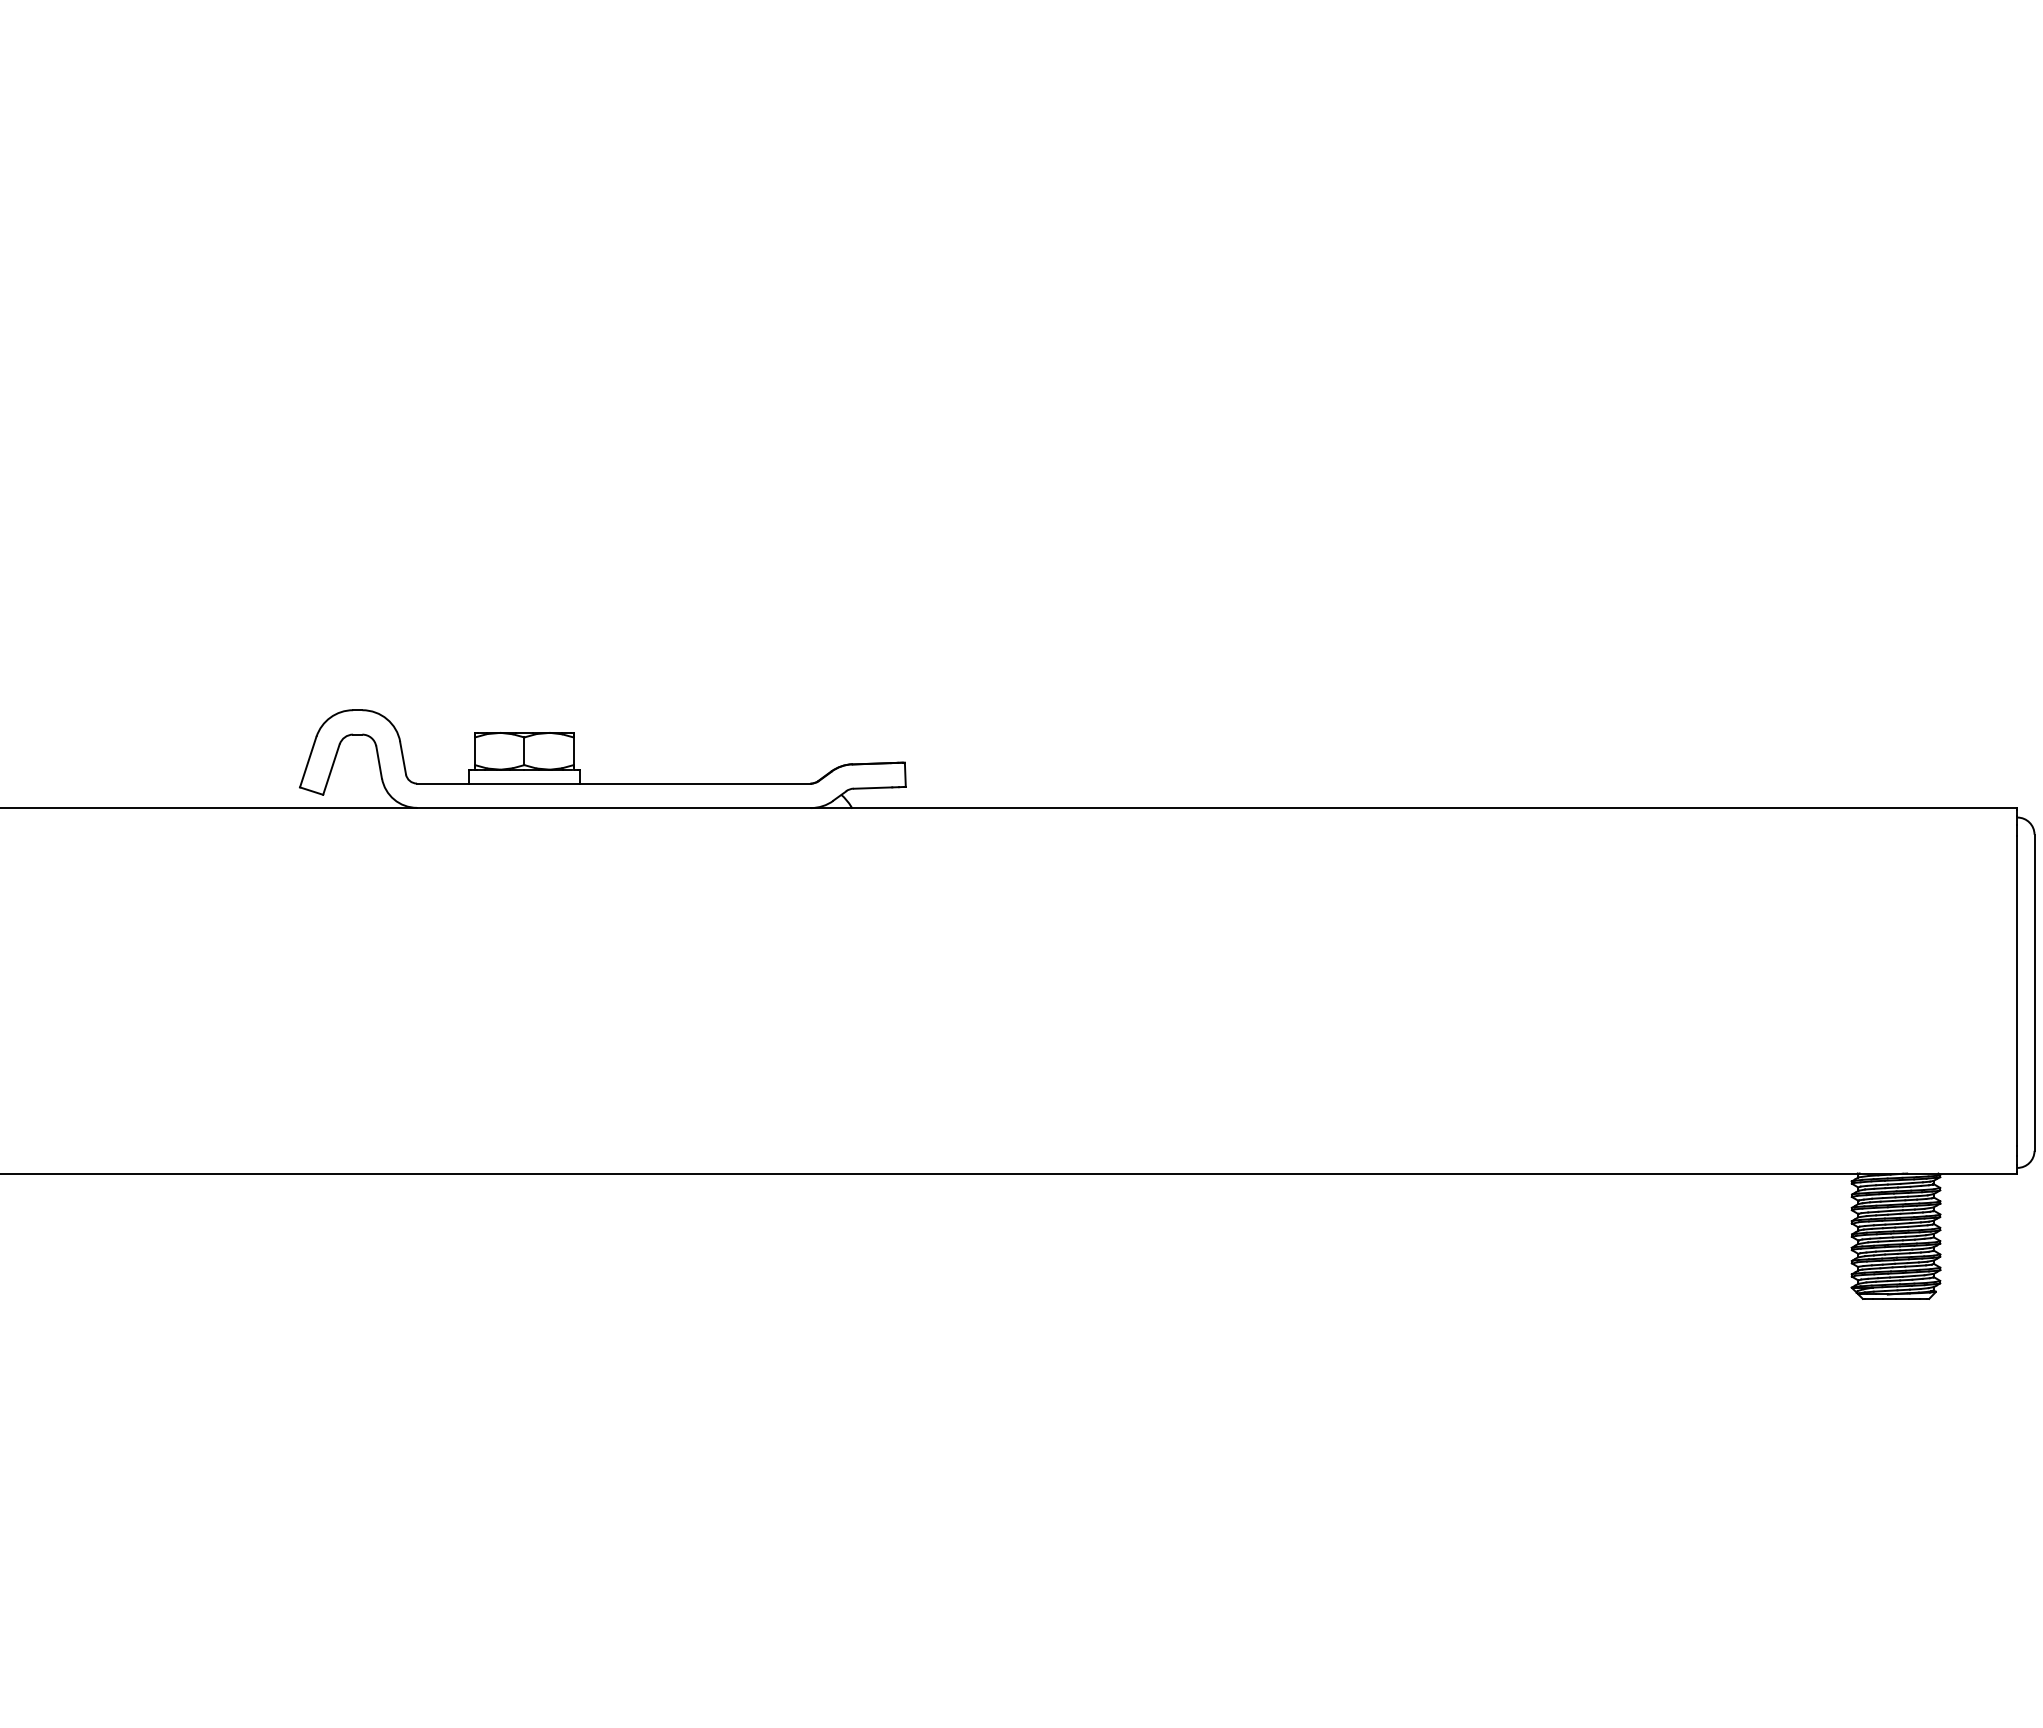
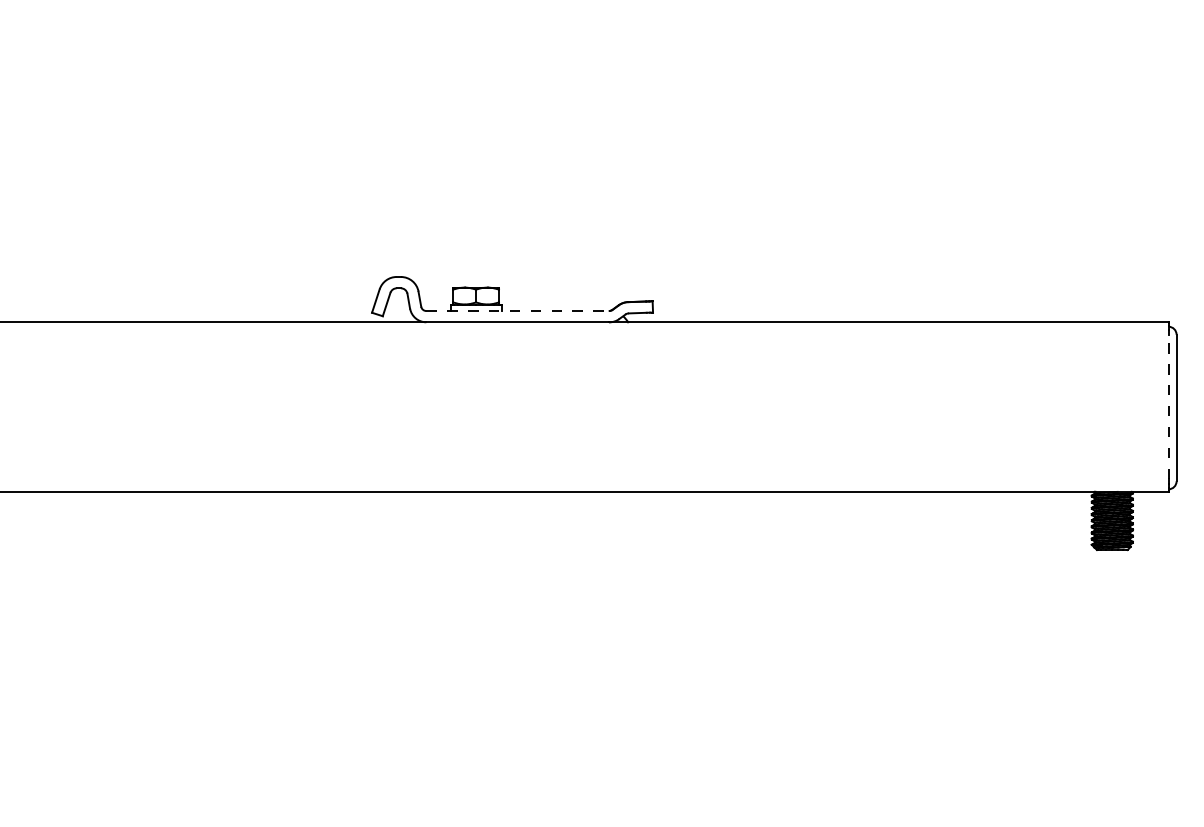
line: (615, 784) -> (518, 311), solid -> dashed
line: (2017, 991) -> (1168, 407), solid -> dashed

